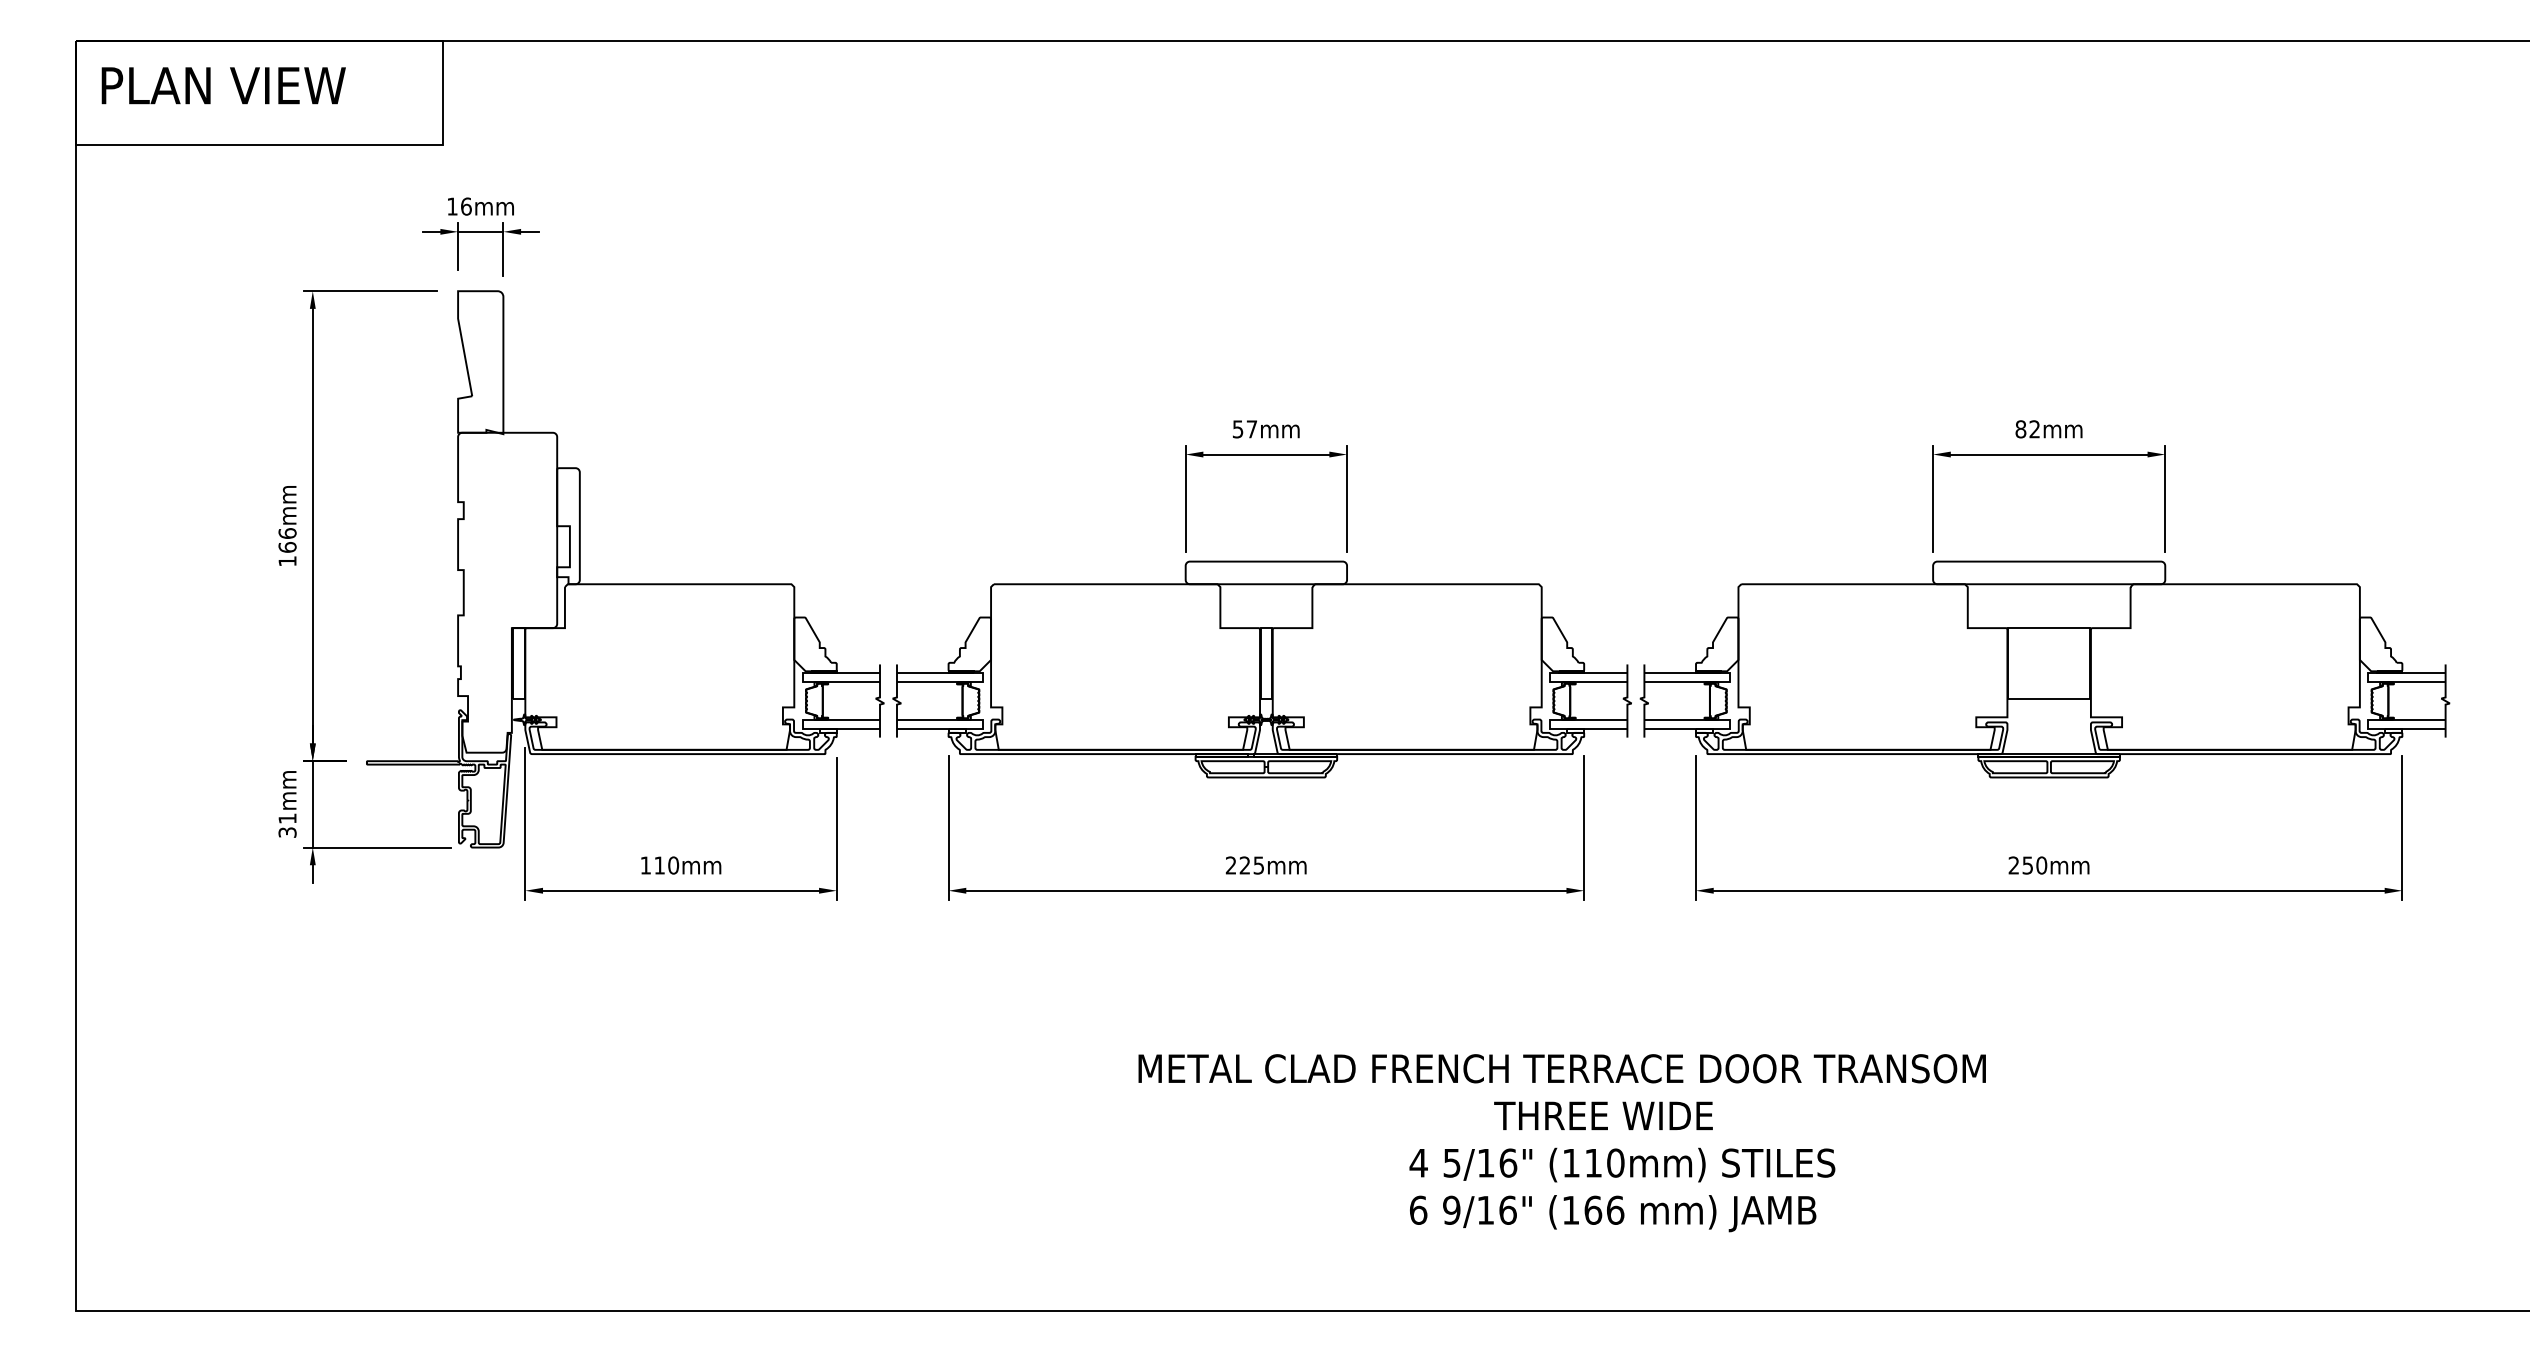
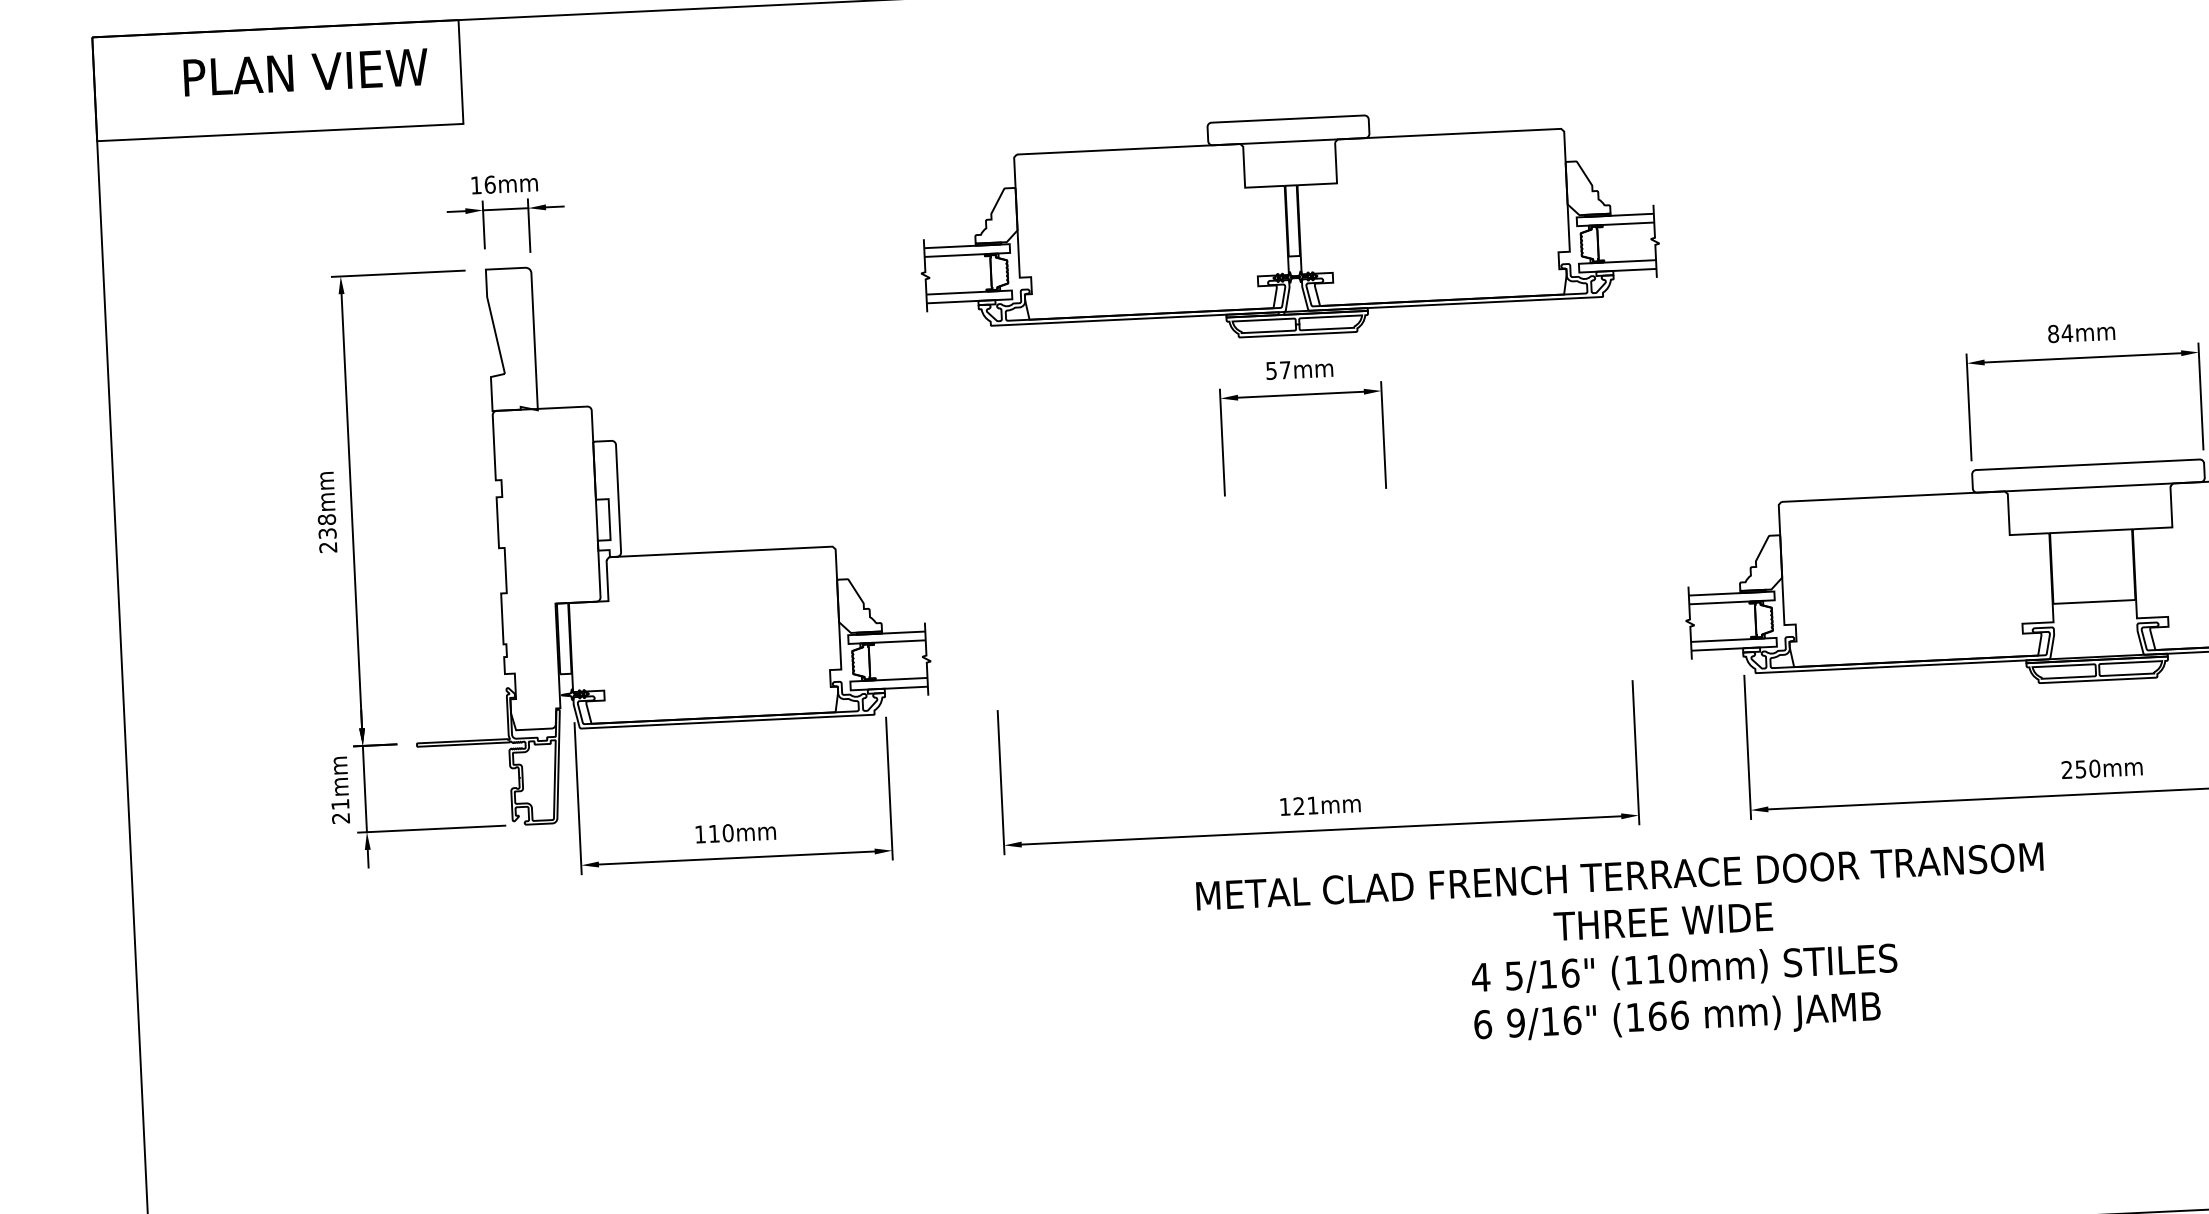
text: (223, 85) -> (305, 72), moved
text: (2034, 429) -> (2067, 333), 82mm -> 84mm
text: (287, 547) -> (327, 533), 166mm -> 238mm
part: (1261, 669) -> (1288, 227), moved
text: (287, 832) -> (340, 818), 31mm -> 21mm
text: (1244, 865) -> (1298, 806), 225mm -> 121mm
text: (1561, 1143) -> (1622, 951), moved

